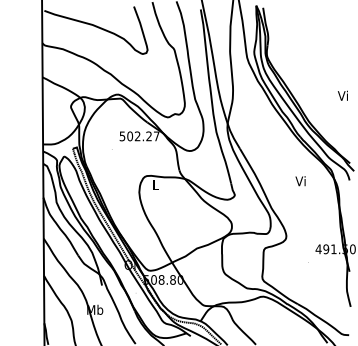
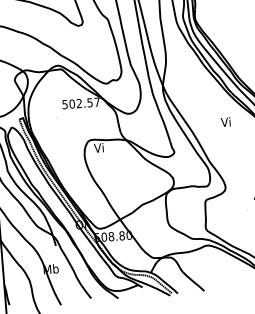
text: (148, 136) -> (89, 102), 502.27 -> 502.57
text: (300, 181) -> (225, 122), moved
text: (155, 184) -> (99, 147), L -> Vi

